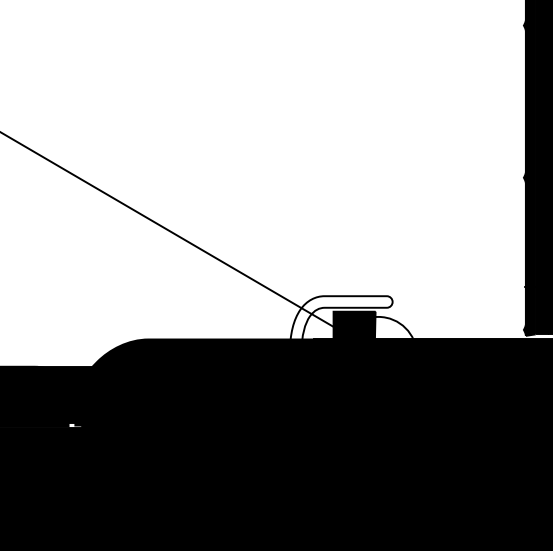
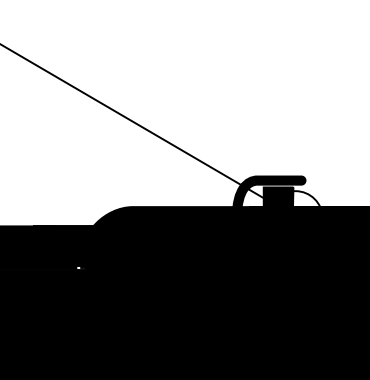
fill: (340, 348) -> (268, 213), added

